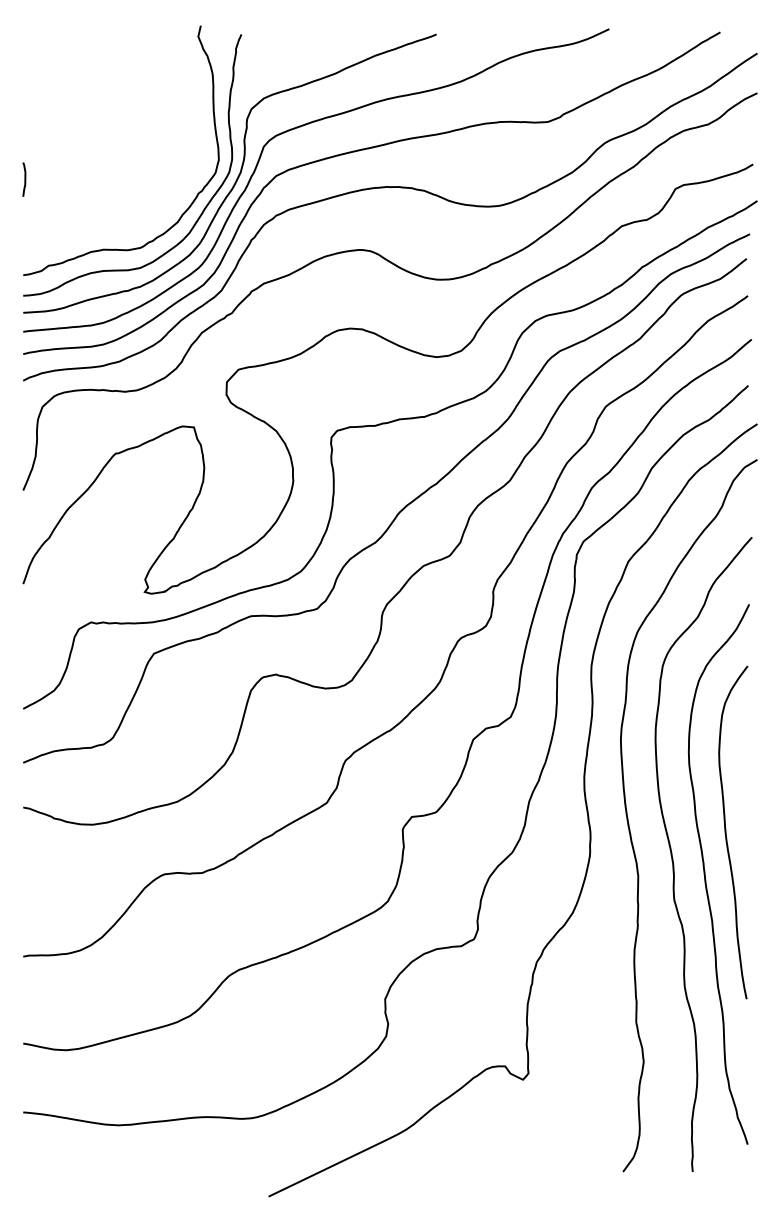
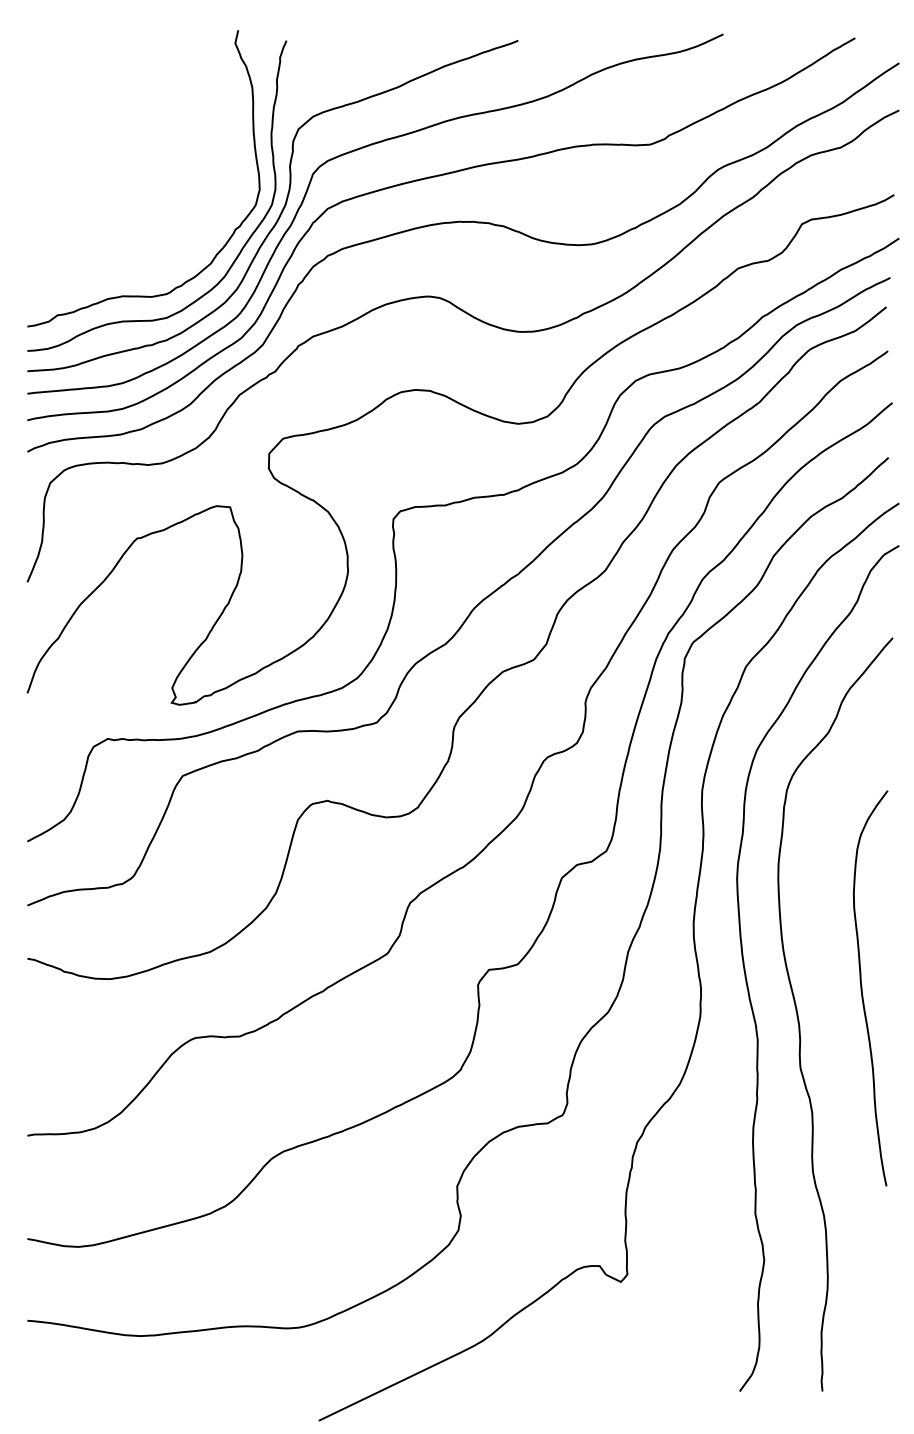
curve: (25, 179) -> (29, 212), removed
curve: (705, 874) -> (837, 1038), removed

